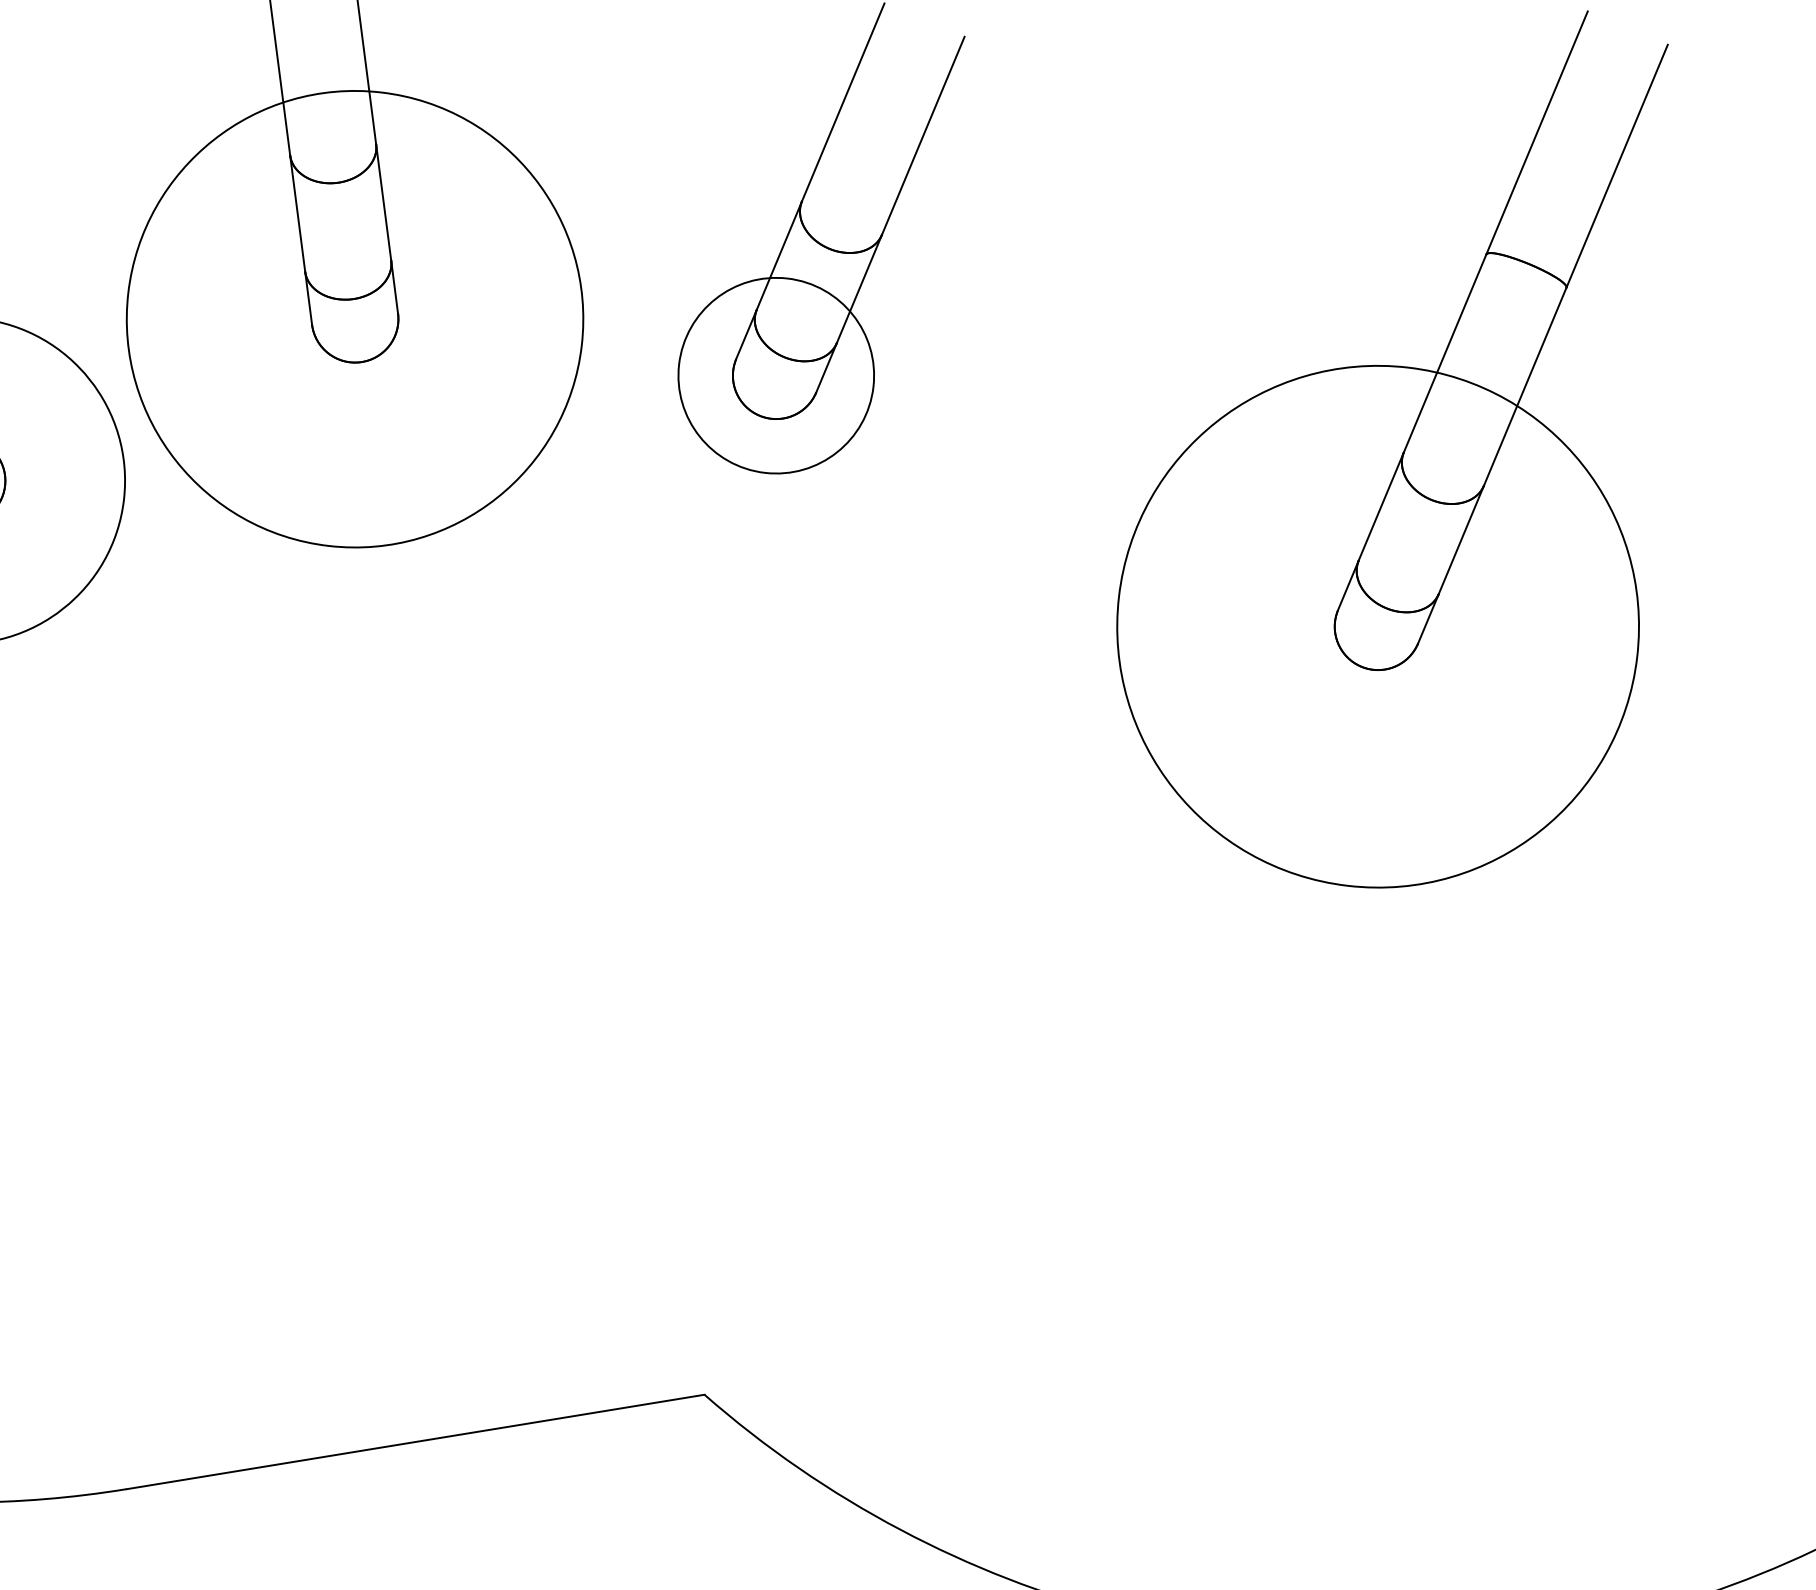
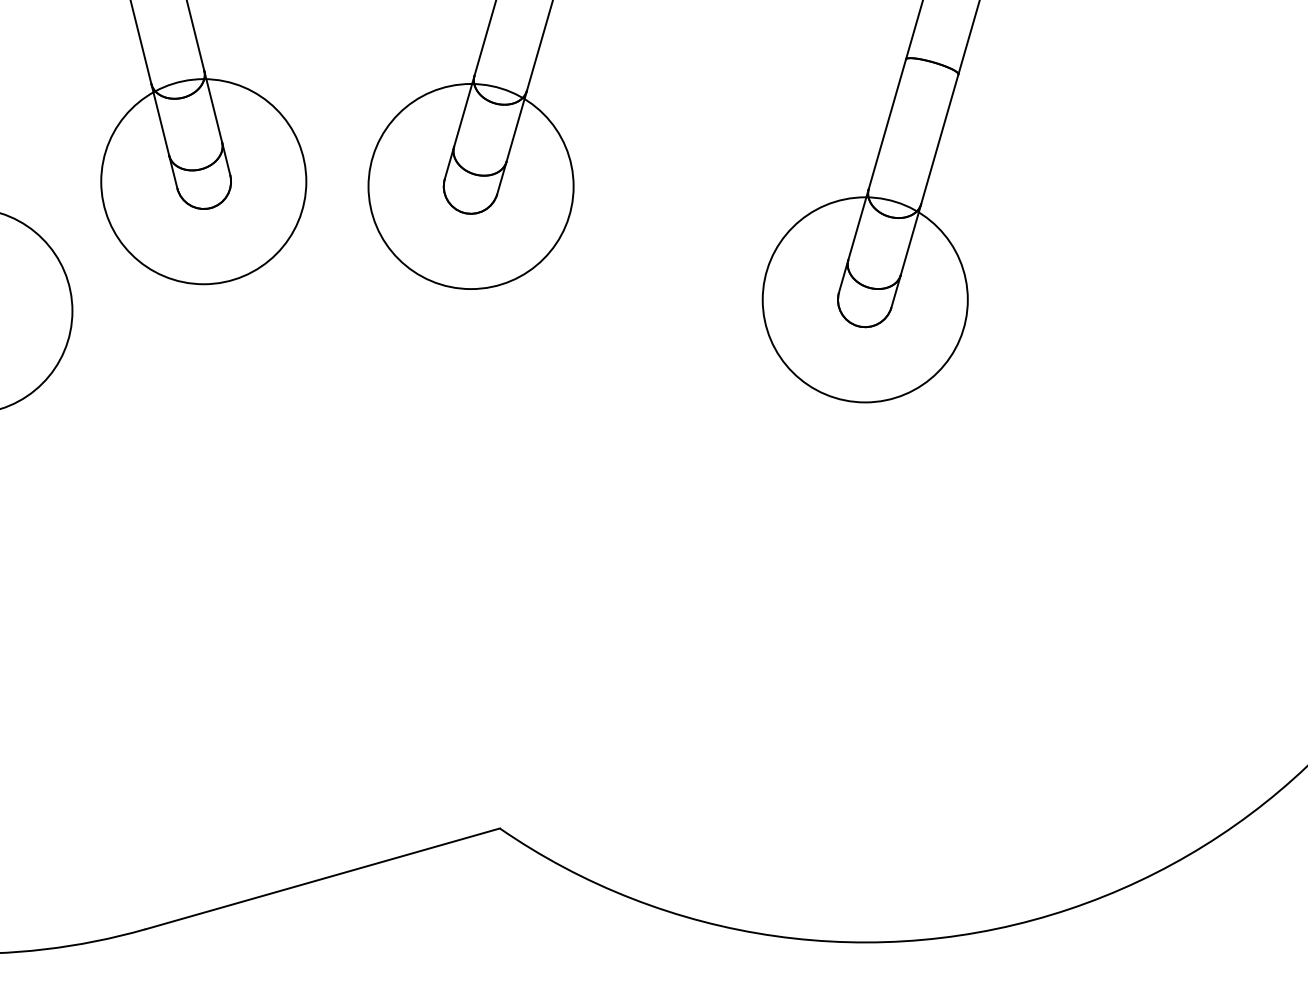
circle: (354, 318) -> (203, 181), size x0.71
circle: (775, 375) -> (470, 186), size x1.67
circle: (1376, 625) -> (864, 299), size x0.62

